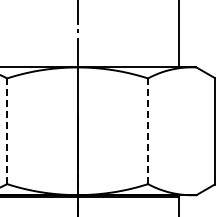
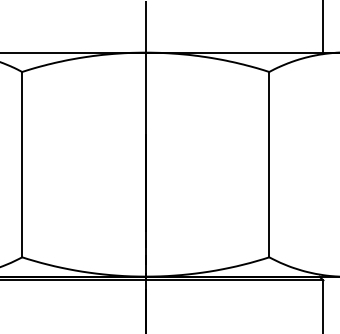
line: (7, 131) -> (22, 165), dashed -> solid
line: (148, 131) -> (270, 165), dashed -> solid

